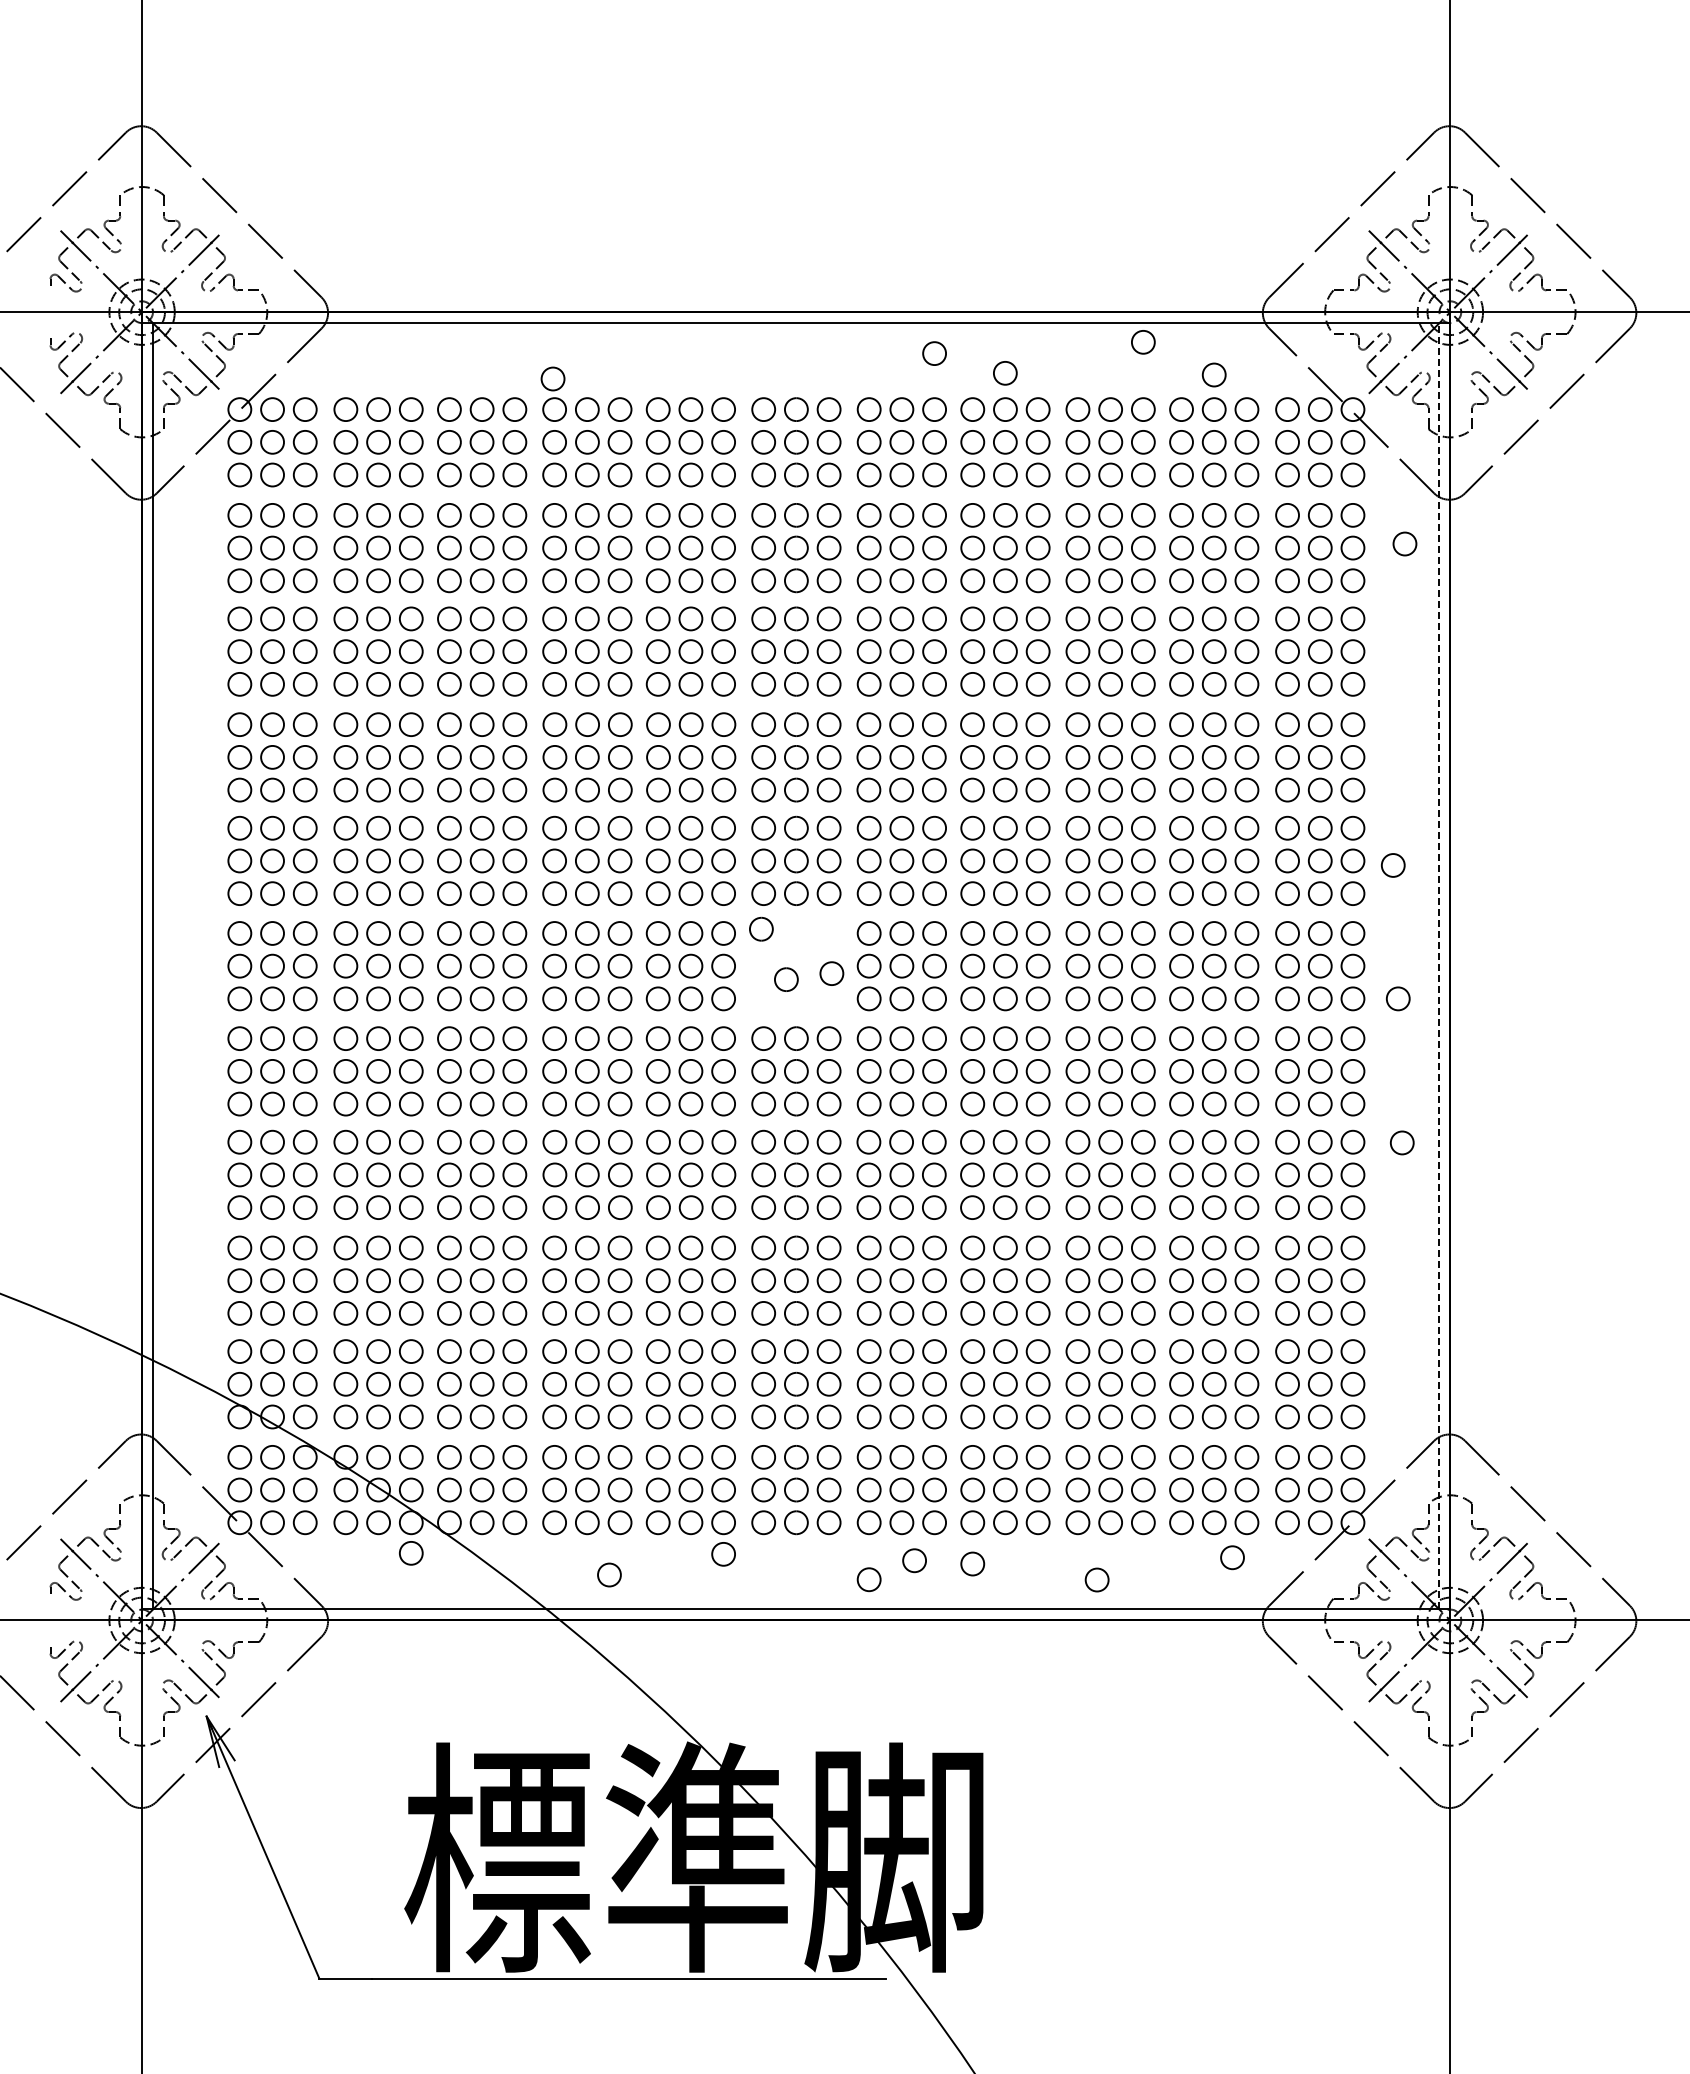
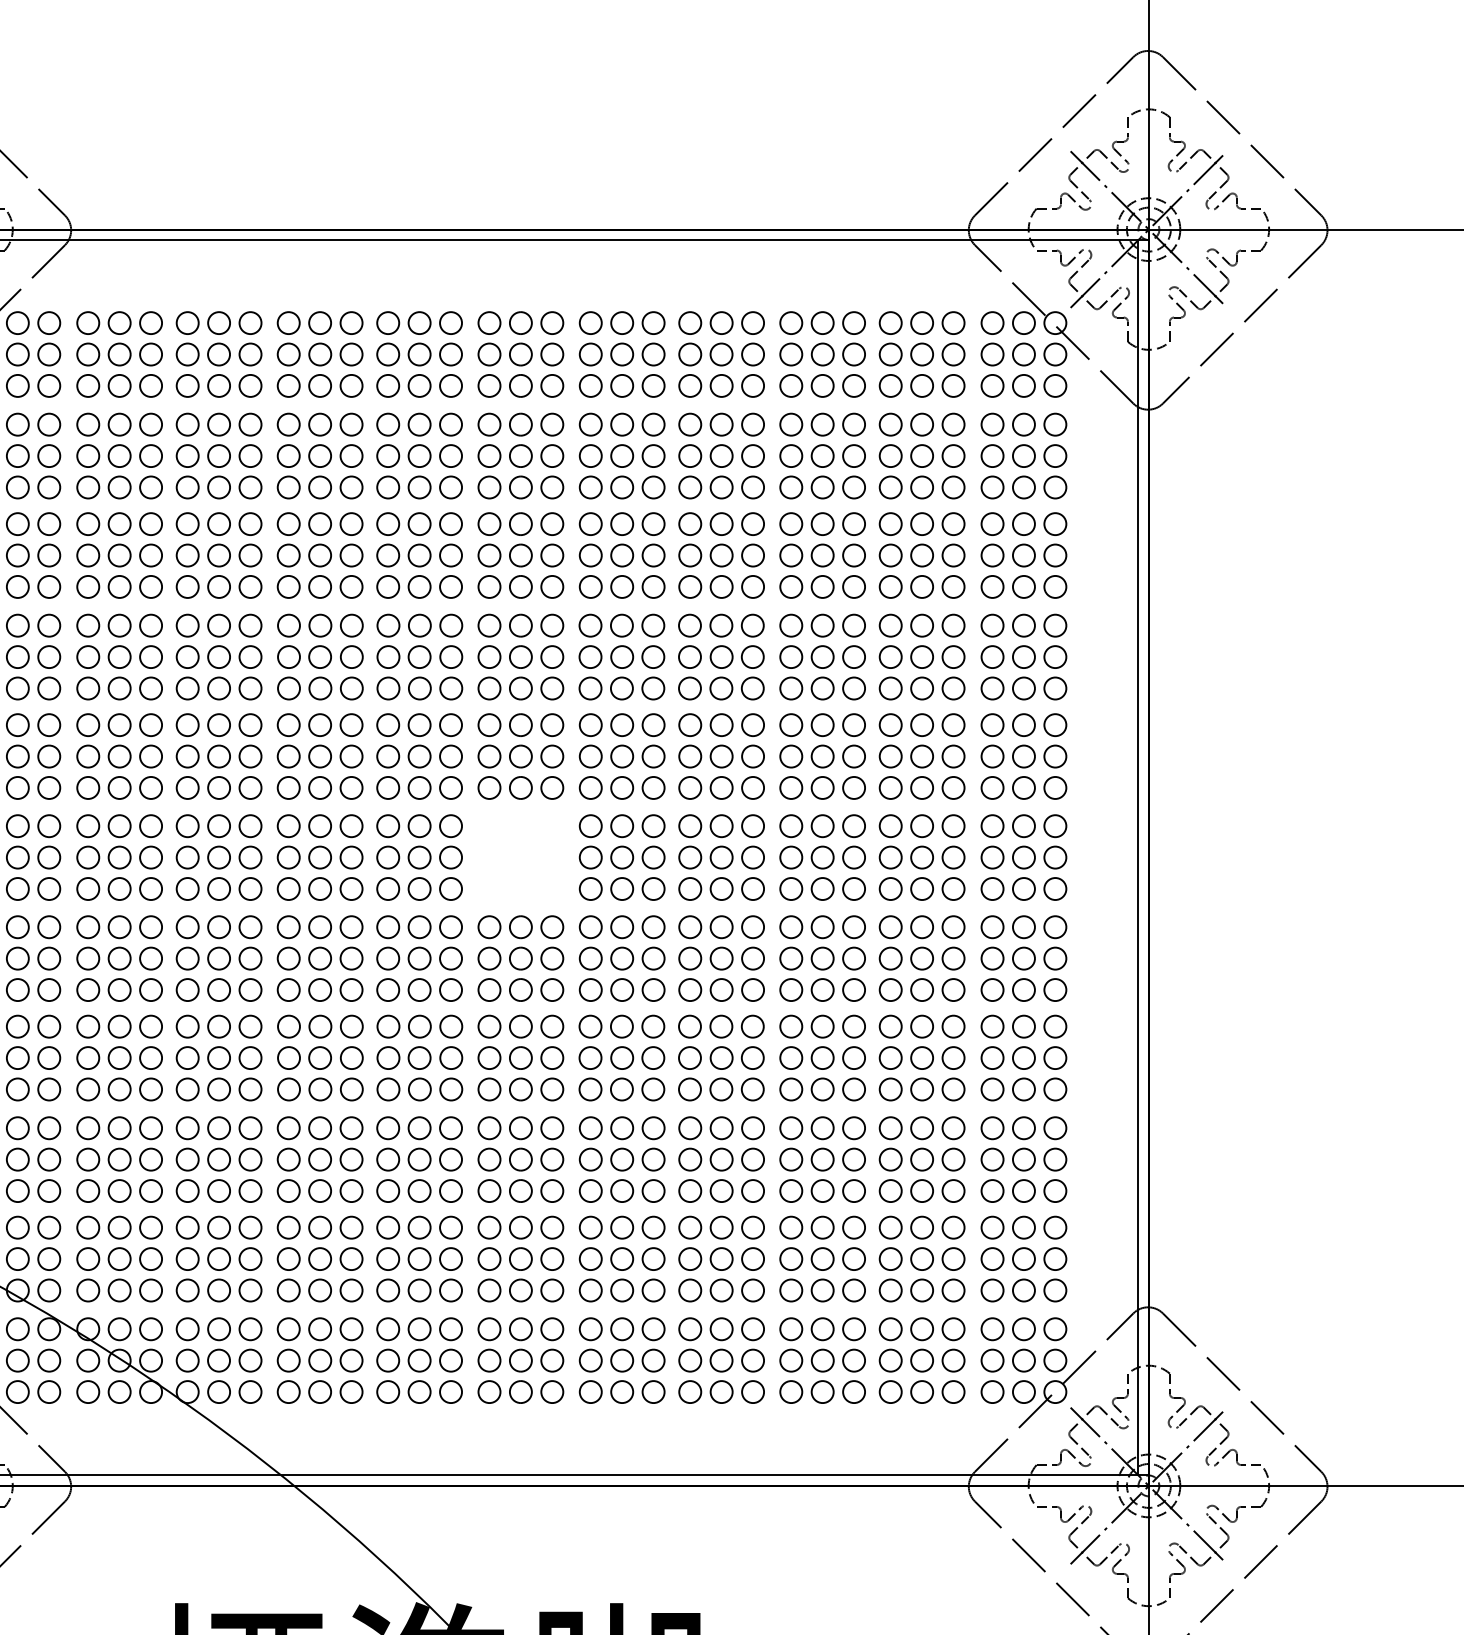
circle: (1143, 342) -> (854, 258), removed
circle: (934, 353) -> (653, 269), removed
circle: (1005, 373) -> (721, 288), removed
circle: (1213, 374) -> (921, 289), removed
circle: (552, 378) -> (286, 293), removed
circle: (1404, 543) -> (1104, 451), removed
circle: (1392, 865) -> (1093, 760), removed
part: (761, 928) -> (487, 821), removed
line: (1439, 965) -> (1138, 856), dashed -> solid
circle: (831, 973) -> (554, 864), removed
part: (786, 979) -> (511, 870), removed
circle: (1398, 998) -> (1099, 888), removed
circle: (1402, 1142) -> (1102, 1026), removed
circle: (411, 1553) -> (151, 1421), removed
circle: (723, 1554) -> (450, 1422), removed
circle: (1232, 1557) -> (939, 1425), removed
circle: (914, 1560) -> (634, 1428), removed
circle: (972, 1563) -> (690, 1431), removed
circle: (609, 1574) -> (341, 1441), removed
circle: (868, 1579) -> (590, 1446), removed
circle: (1096, 1579) -> (809, 1446), removed

